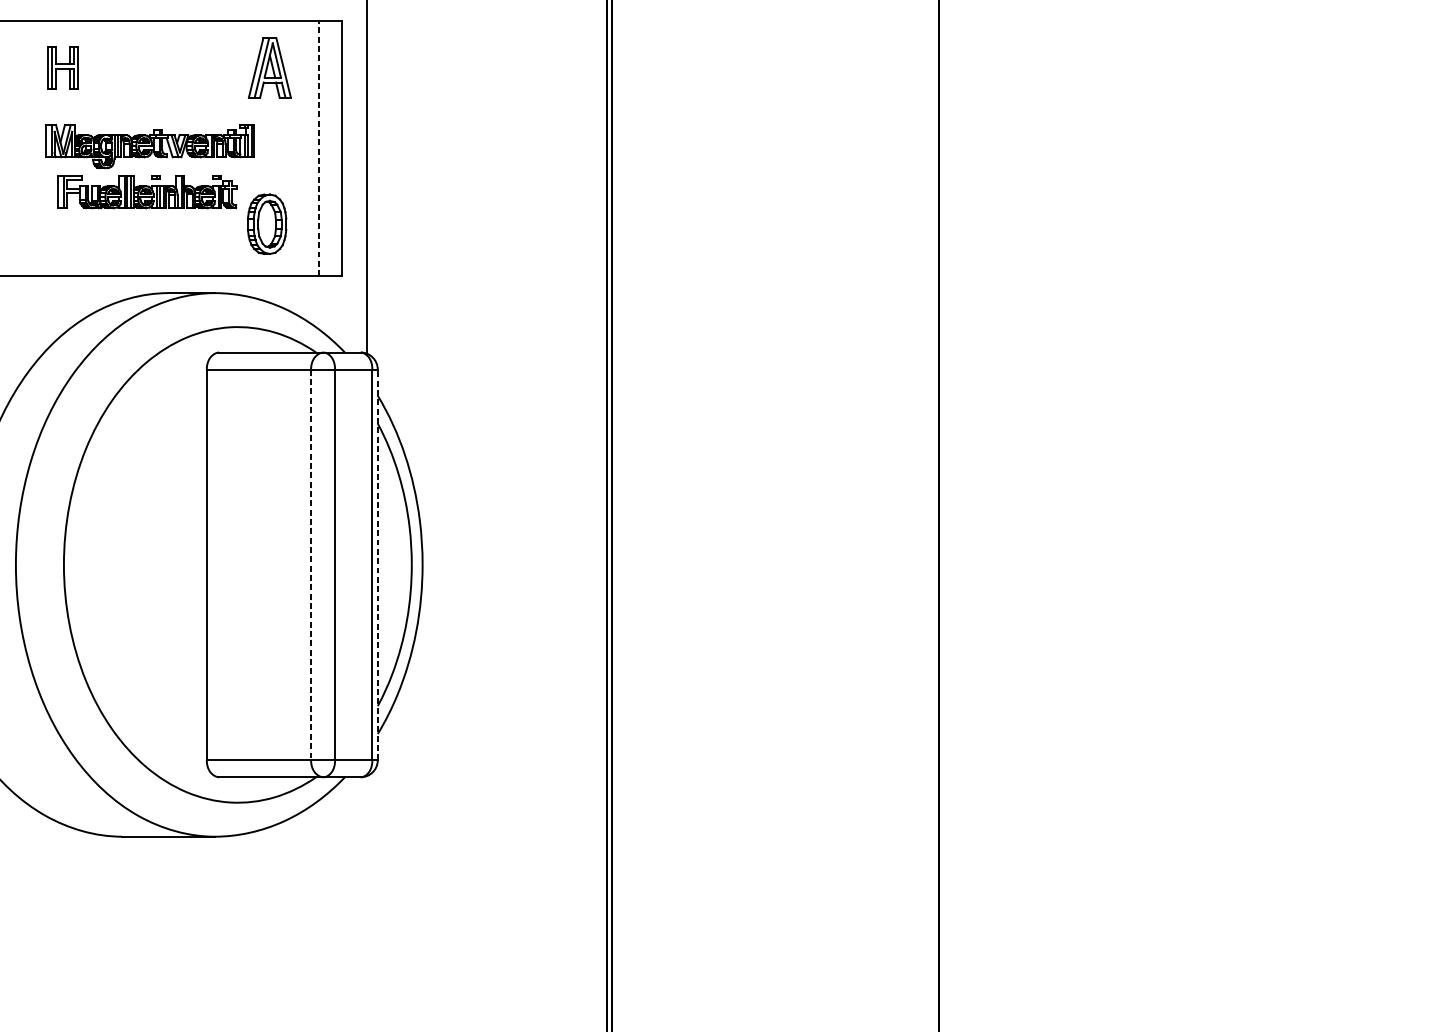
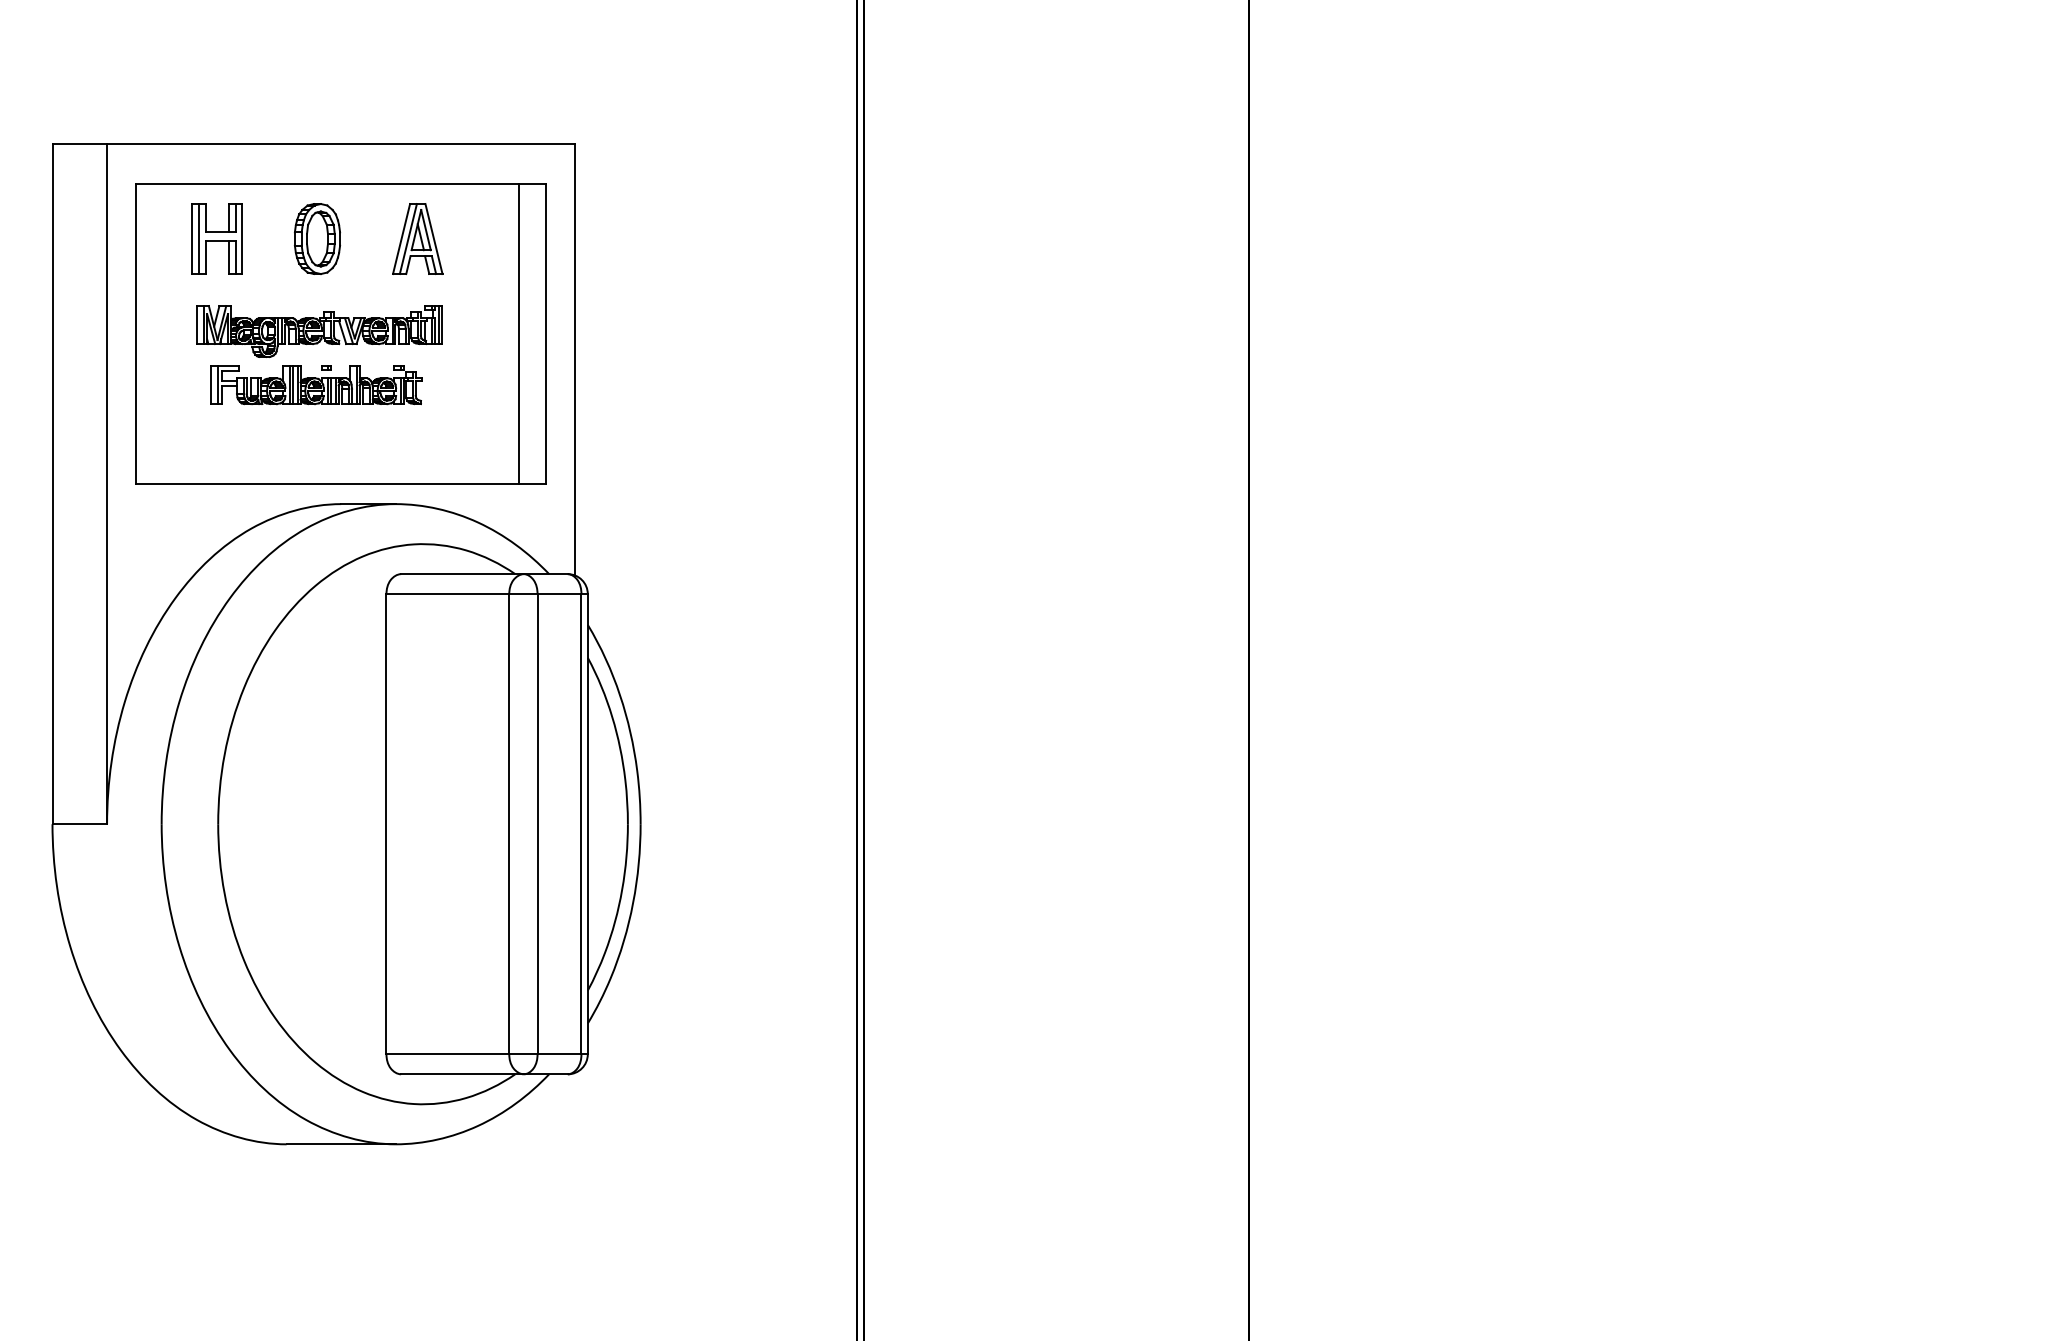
part: (62, 67) -> (216, 238), size x1.43
part: (269, 67) -> (417, 238), moved
line: (318, 148) -> (518, 333), dashed -> solid
part: (267, 223) -> (317, 238), moved
line: (377, 564) -> (587, 823), dashed -> solid
line: (311, 565) -> (509, 824), dashed -> solid

